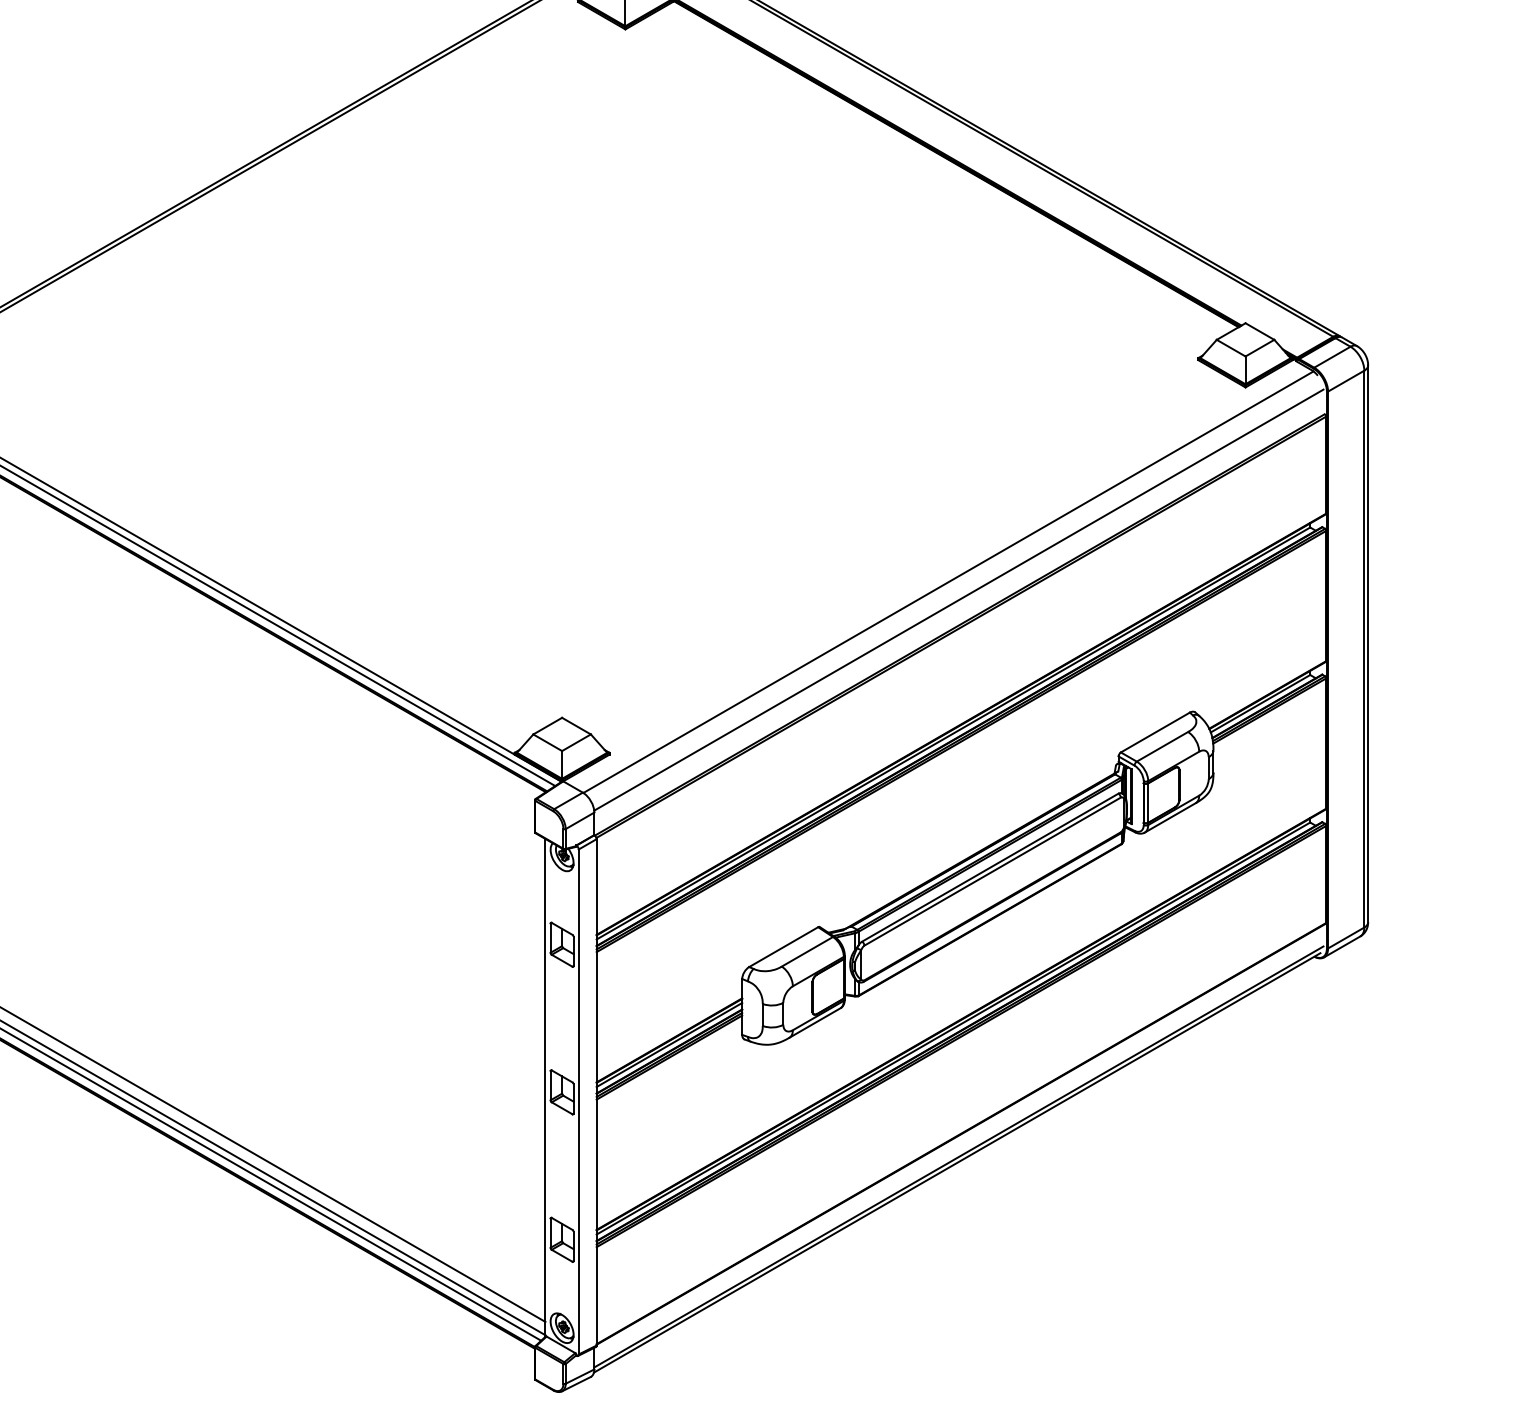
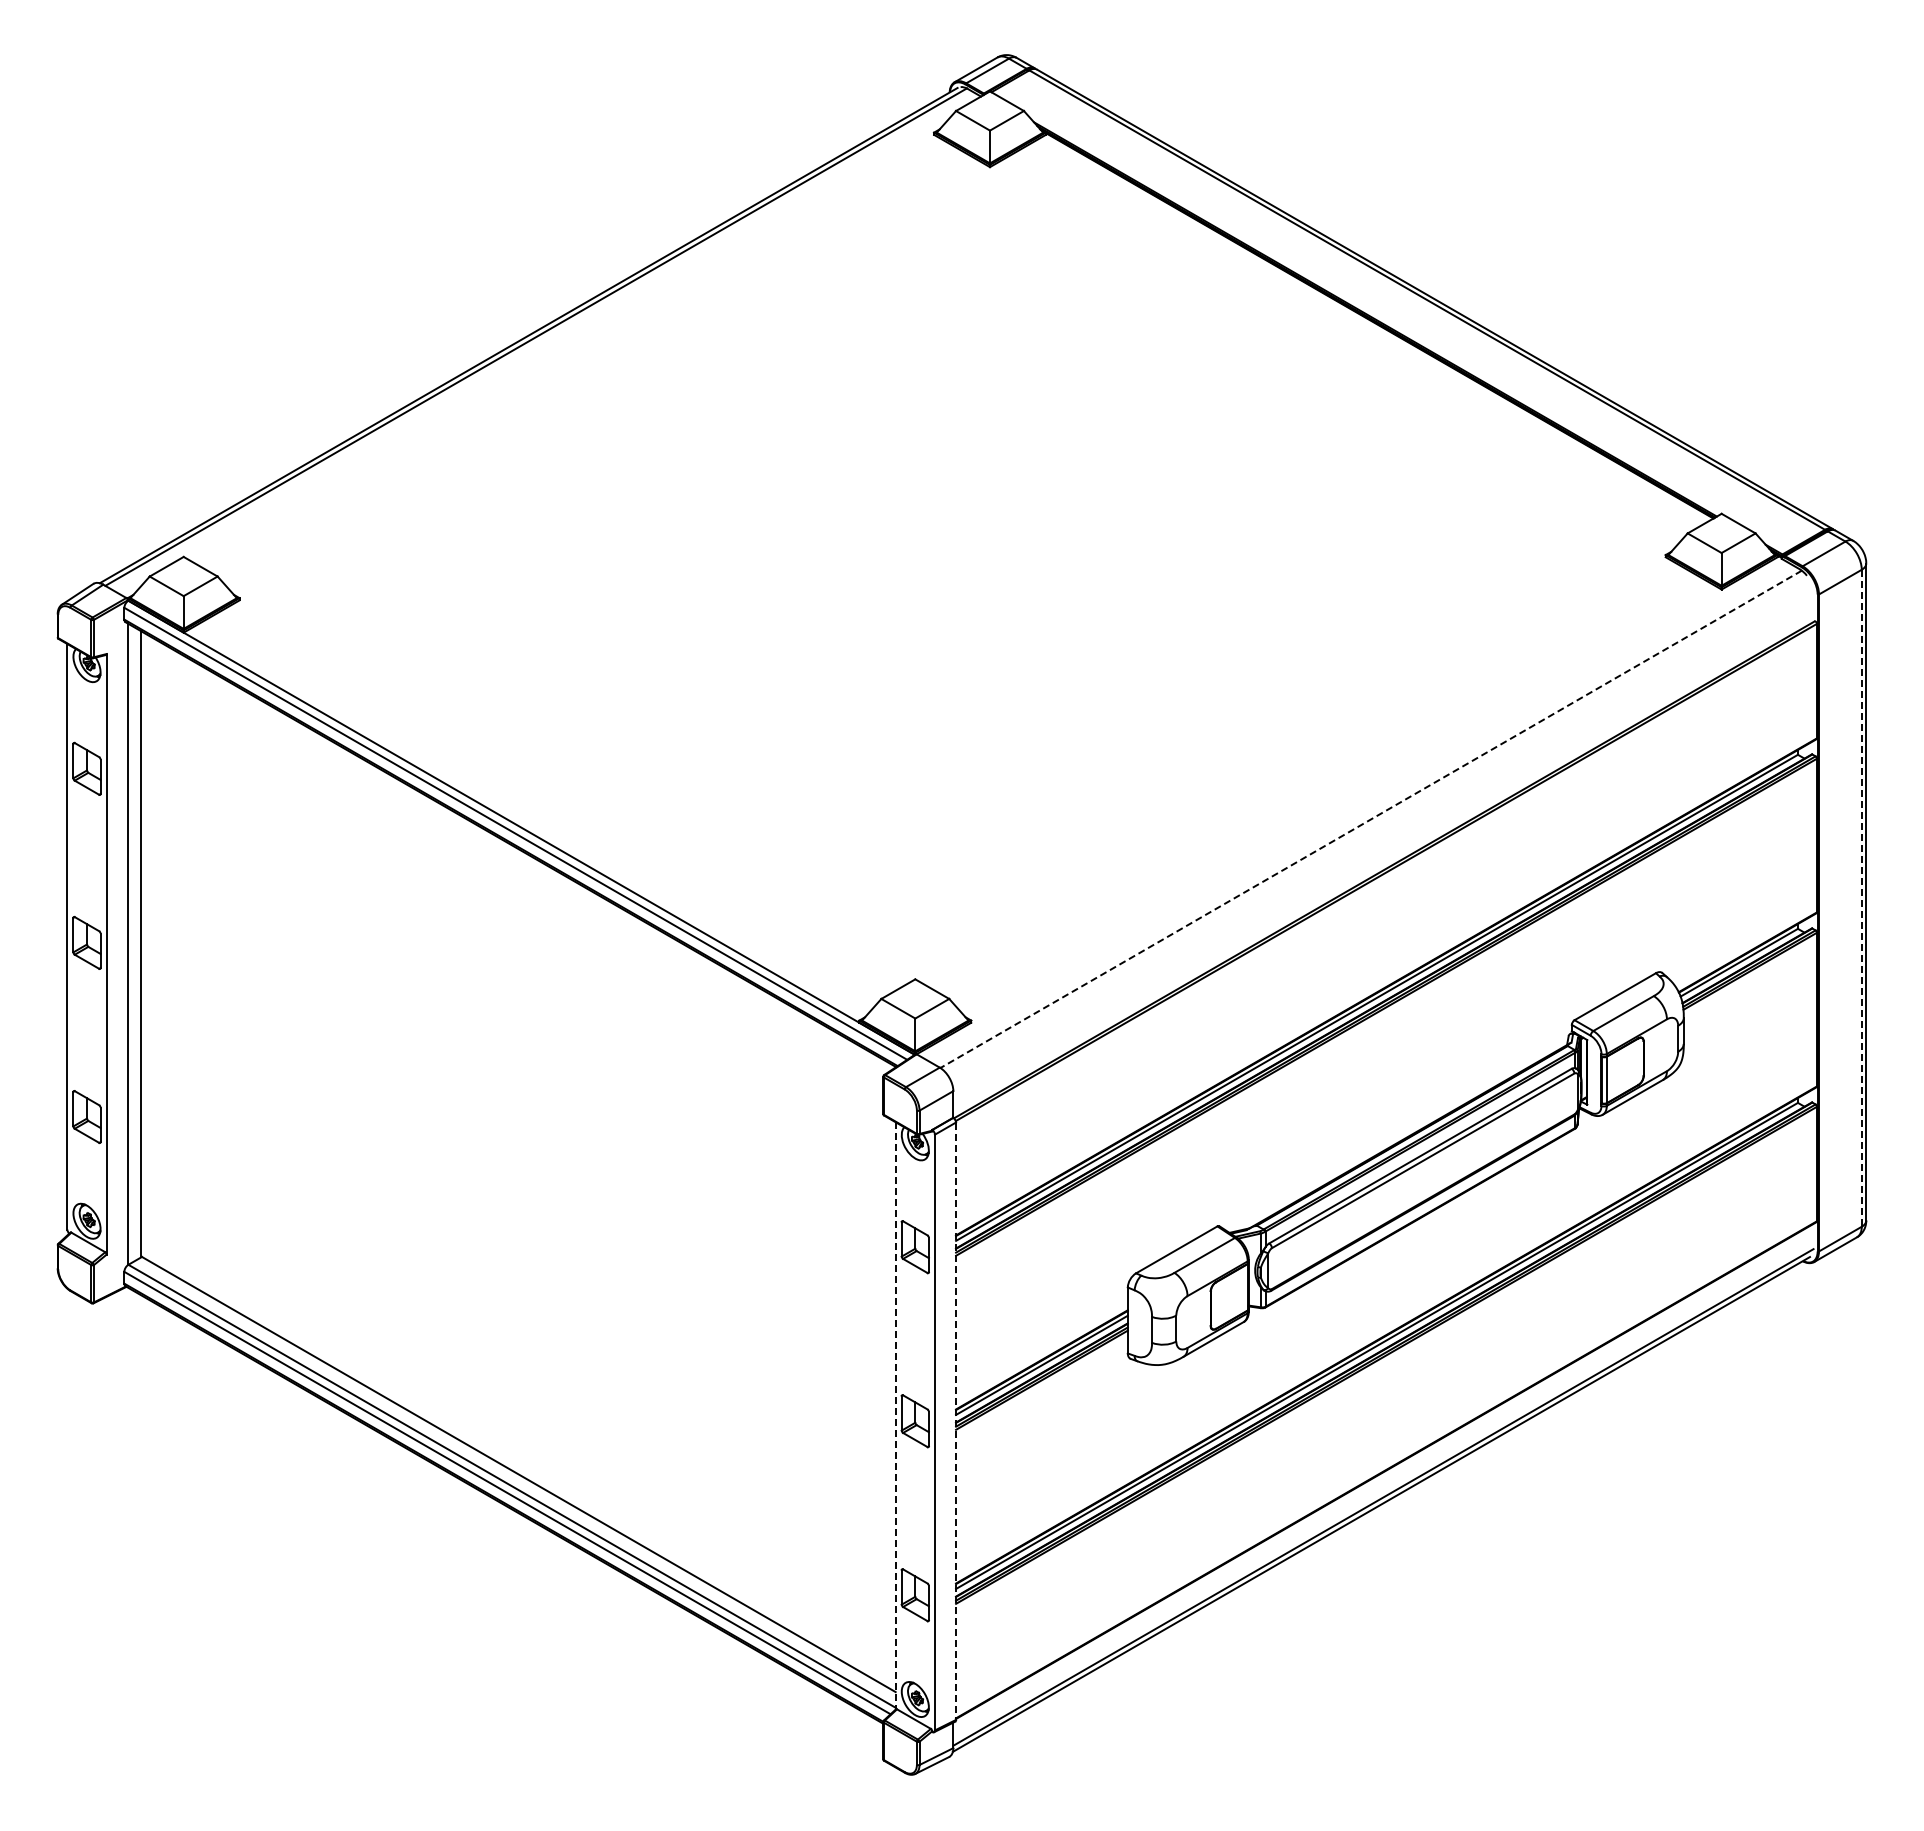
line: (947, 582) -> (1370, 819), solid -> dashed
line: (958, 600) -> (1383, 840), removed
line: (1364, 649) -> (1861, 898), solid -> dashed
line: (545, 1087) -> (895, 1415), solid -> dashed
line: (597, 1092) -> (956, 1421), solid -> dashed

